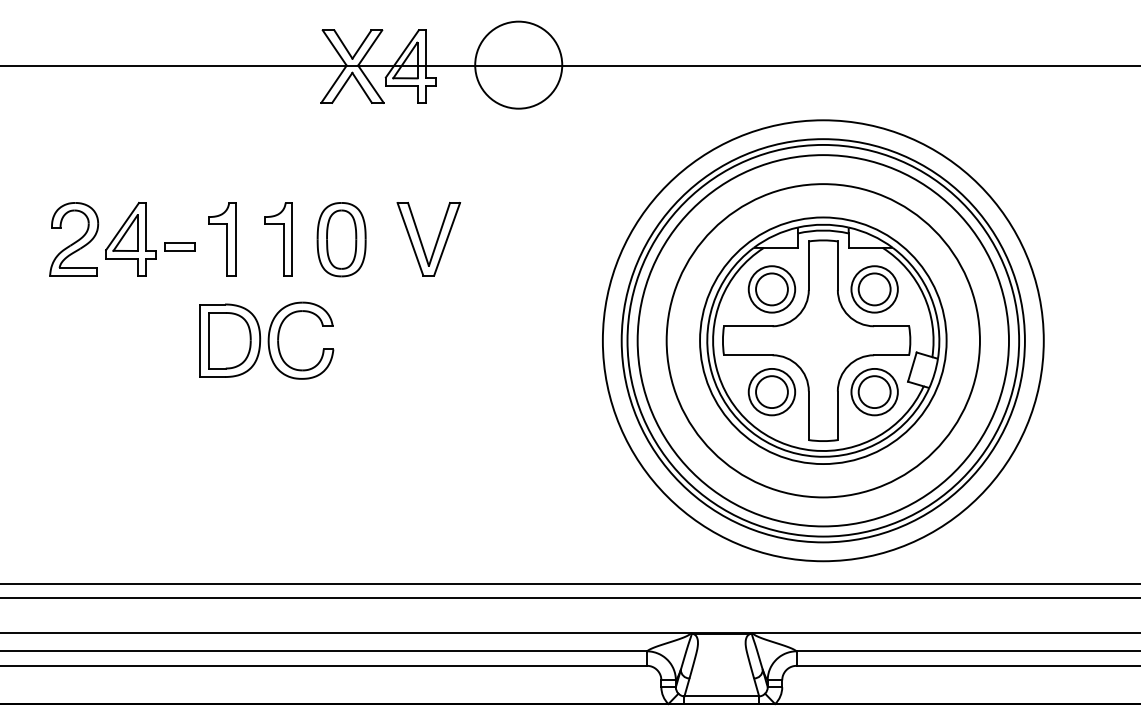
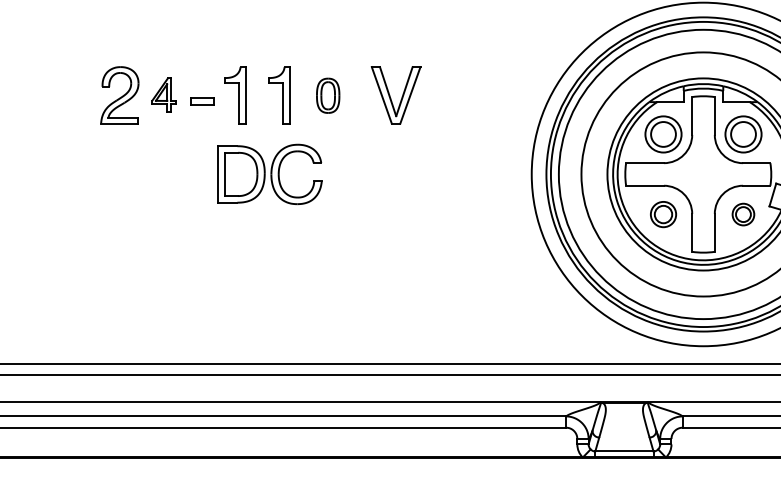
part: (130, 239) -> (163, 95), size x0.6
part: (341, 239) -> (328, 95), size x0.6
part: (771, 392) -> (663, 214), size x0.7
part: (874, 392) -> (743, 214), size x0.6

